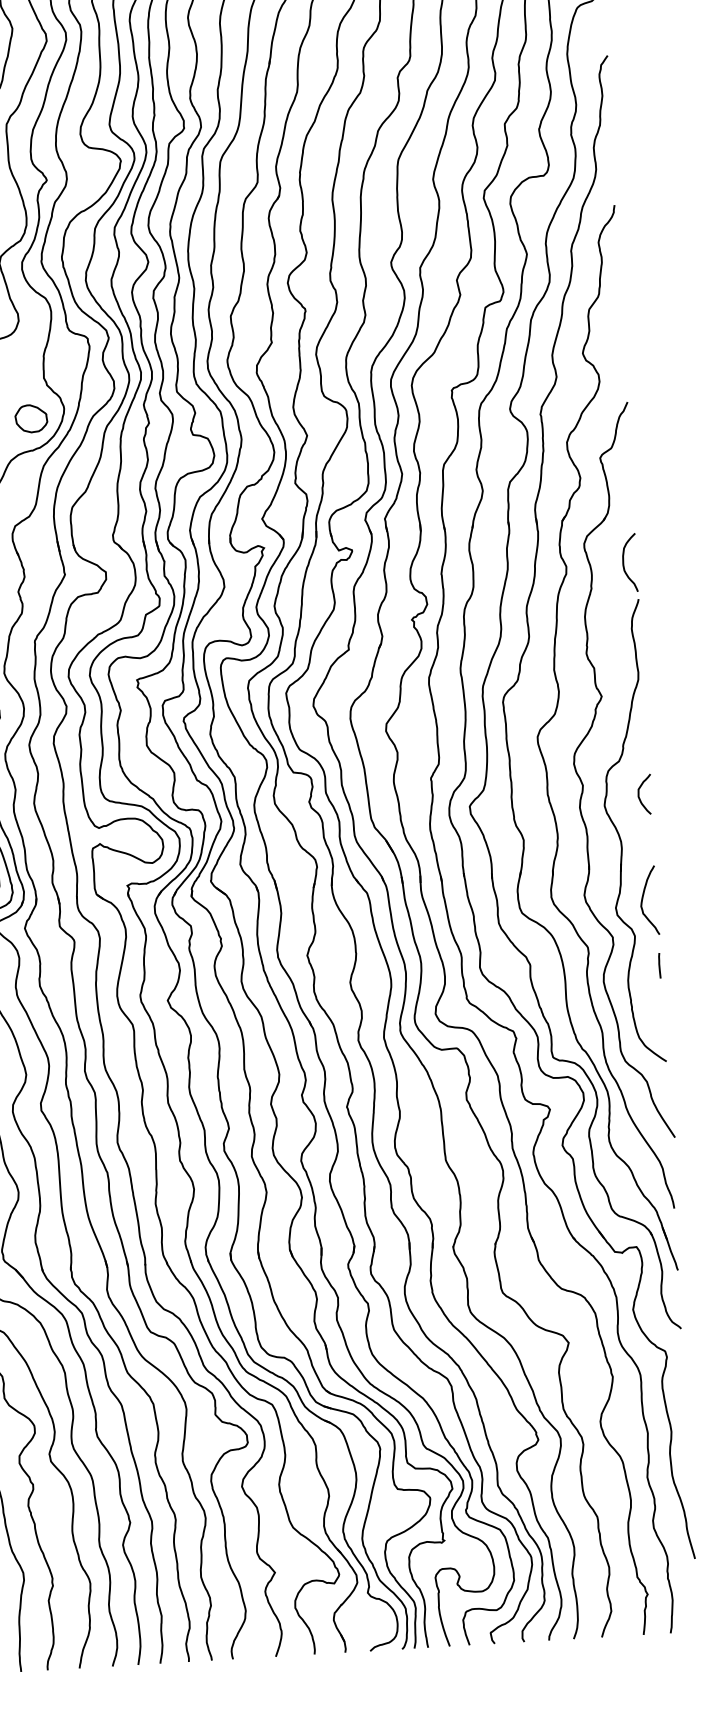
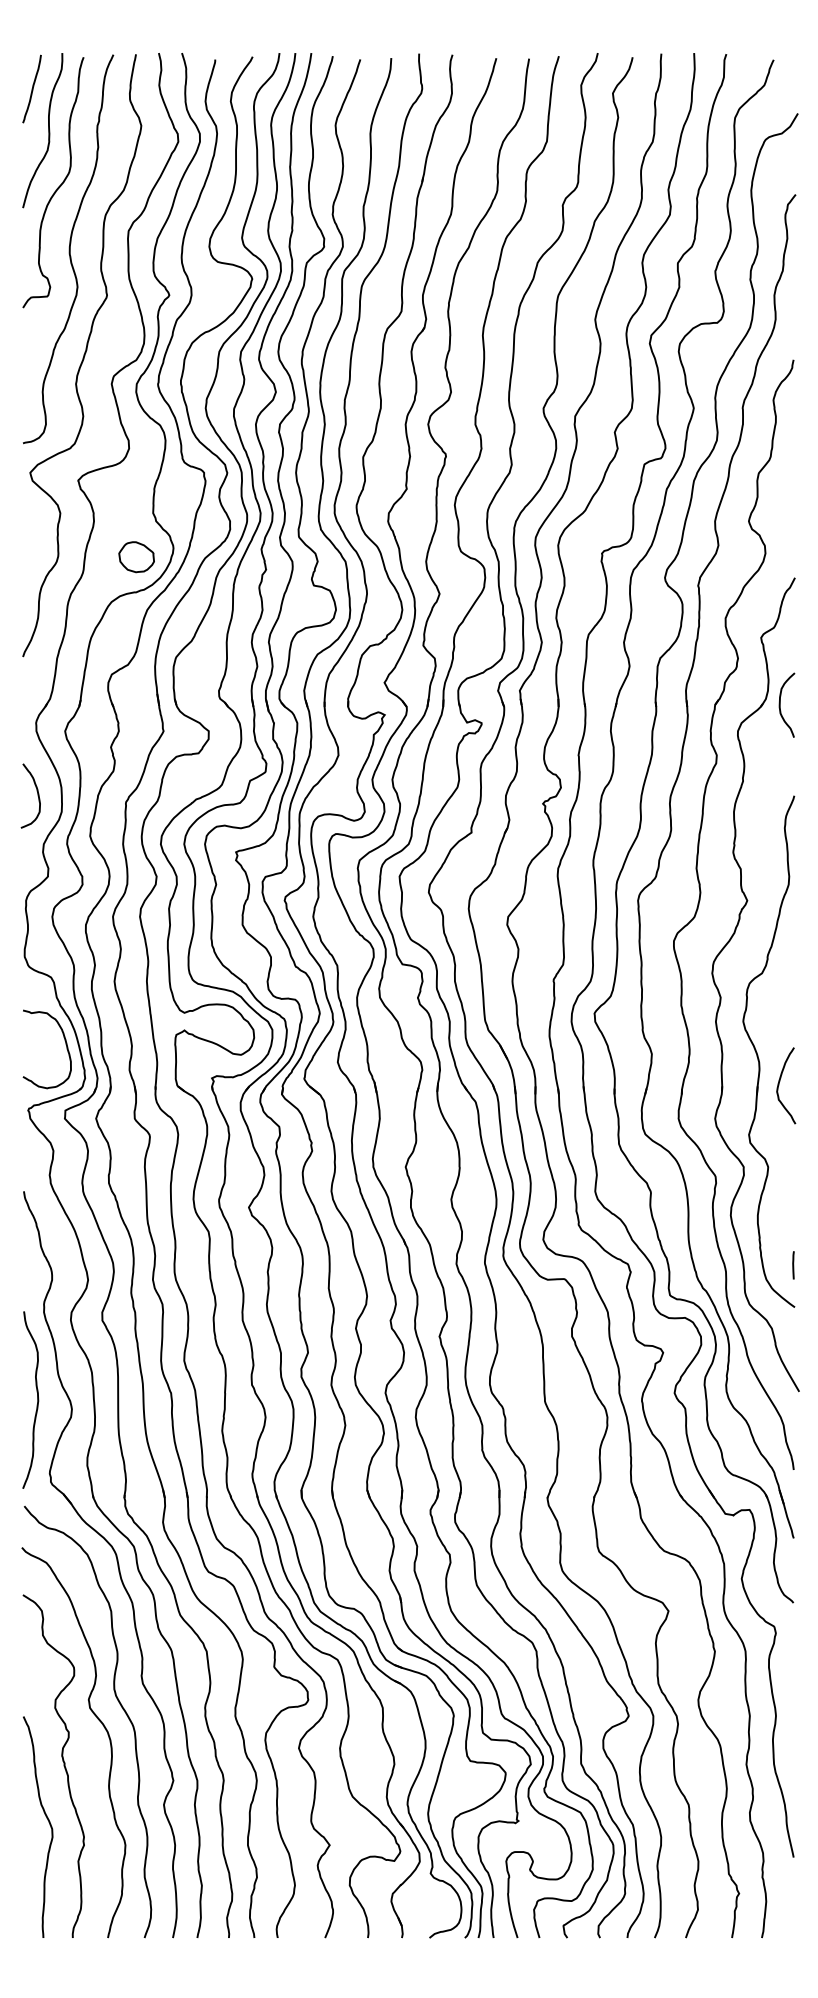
curve: (623, 562) -> (780, 704), moved
curve: (639, 794) -> (782, 1011), removed
curve: (643, 900) -> (779, 1085), moved
line: (659, 965) -> (793, 1265), moved

